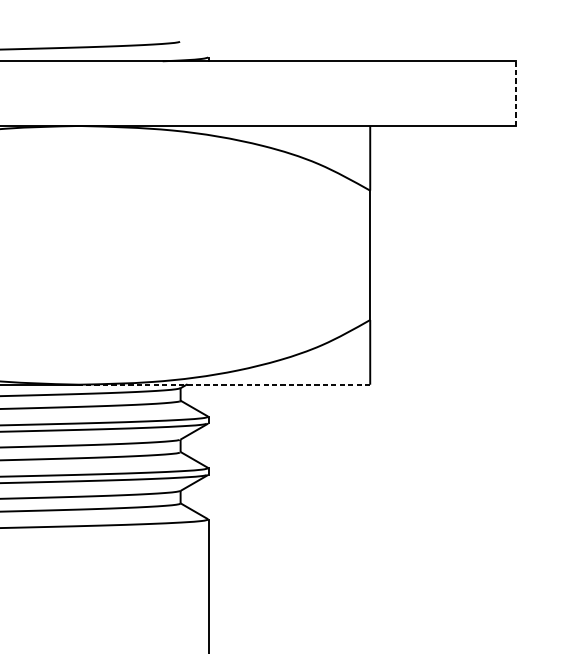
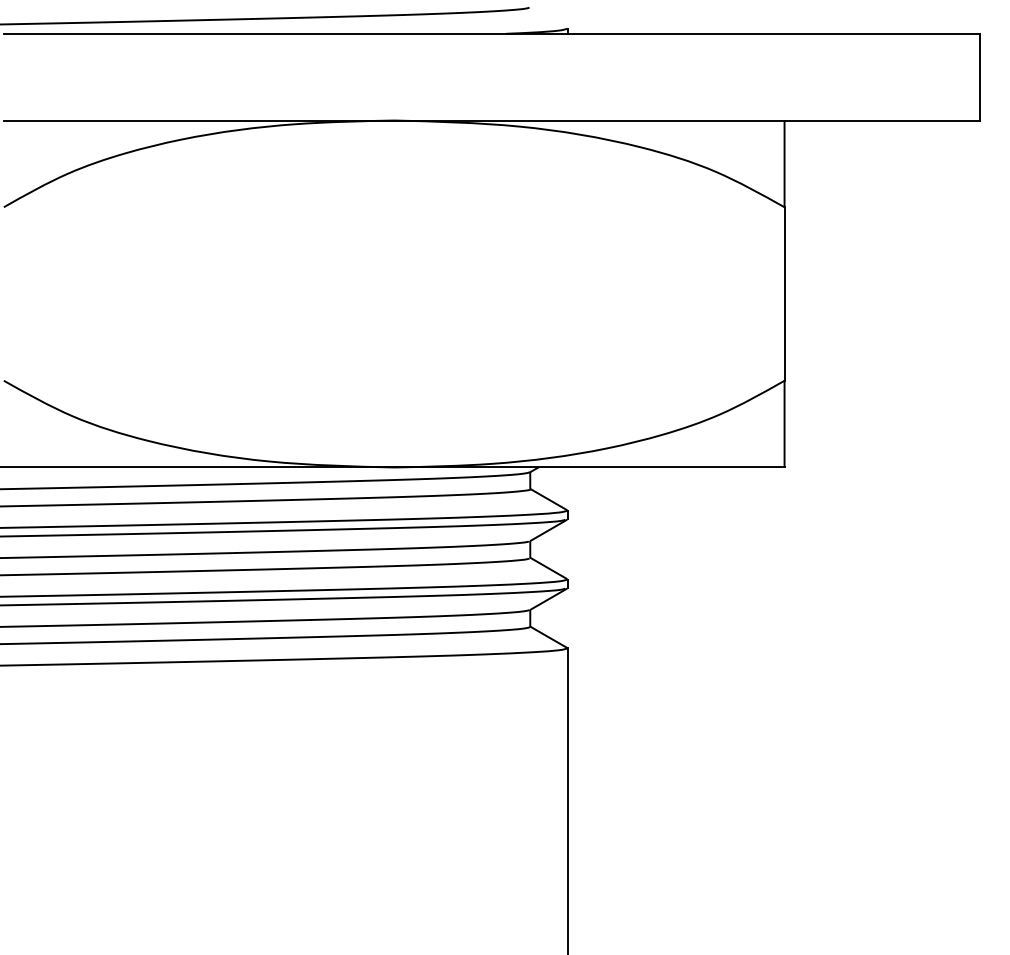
line: (515, 93) -> (979, 76), dashed -> solid
line: (224, 384) -> (588, 467), dashed -> solid

